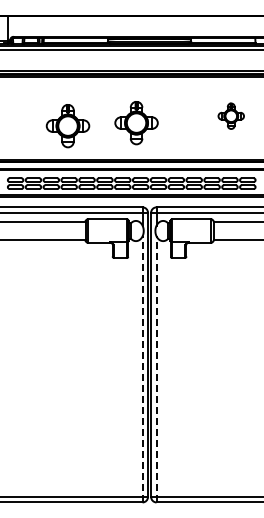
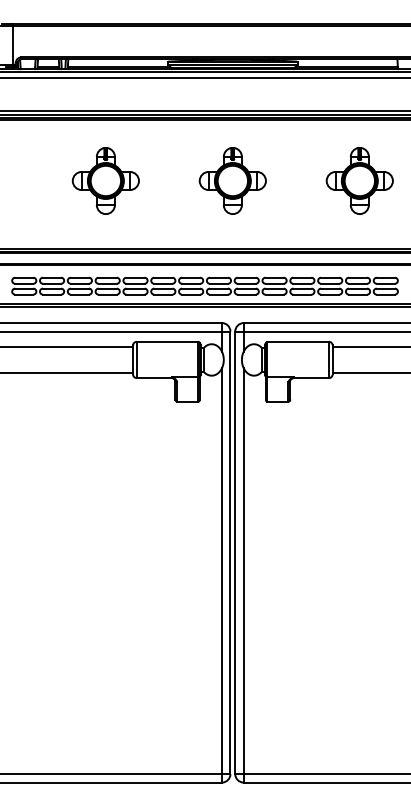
part: (231, 116) -> (360, 181), size x1.67
part: (136, 123) -> (232, 181), moved
part: (67, 126) -> (105, 181), moved
line: (142, 368) -> (221, 574), dashed -> solid
line: (156, 368) -> (243, 574), dashed -> solid

